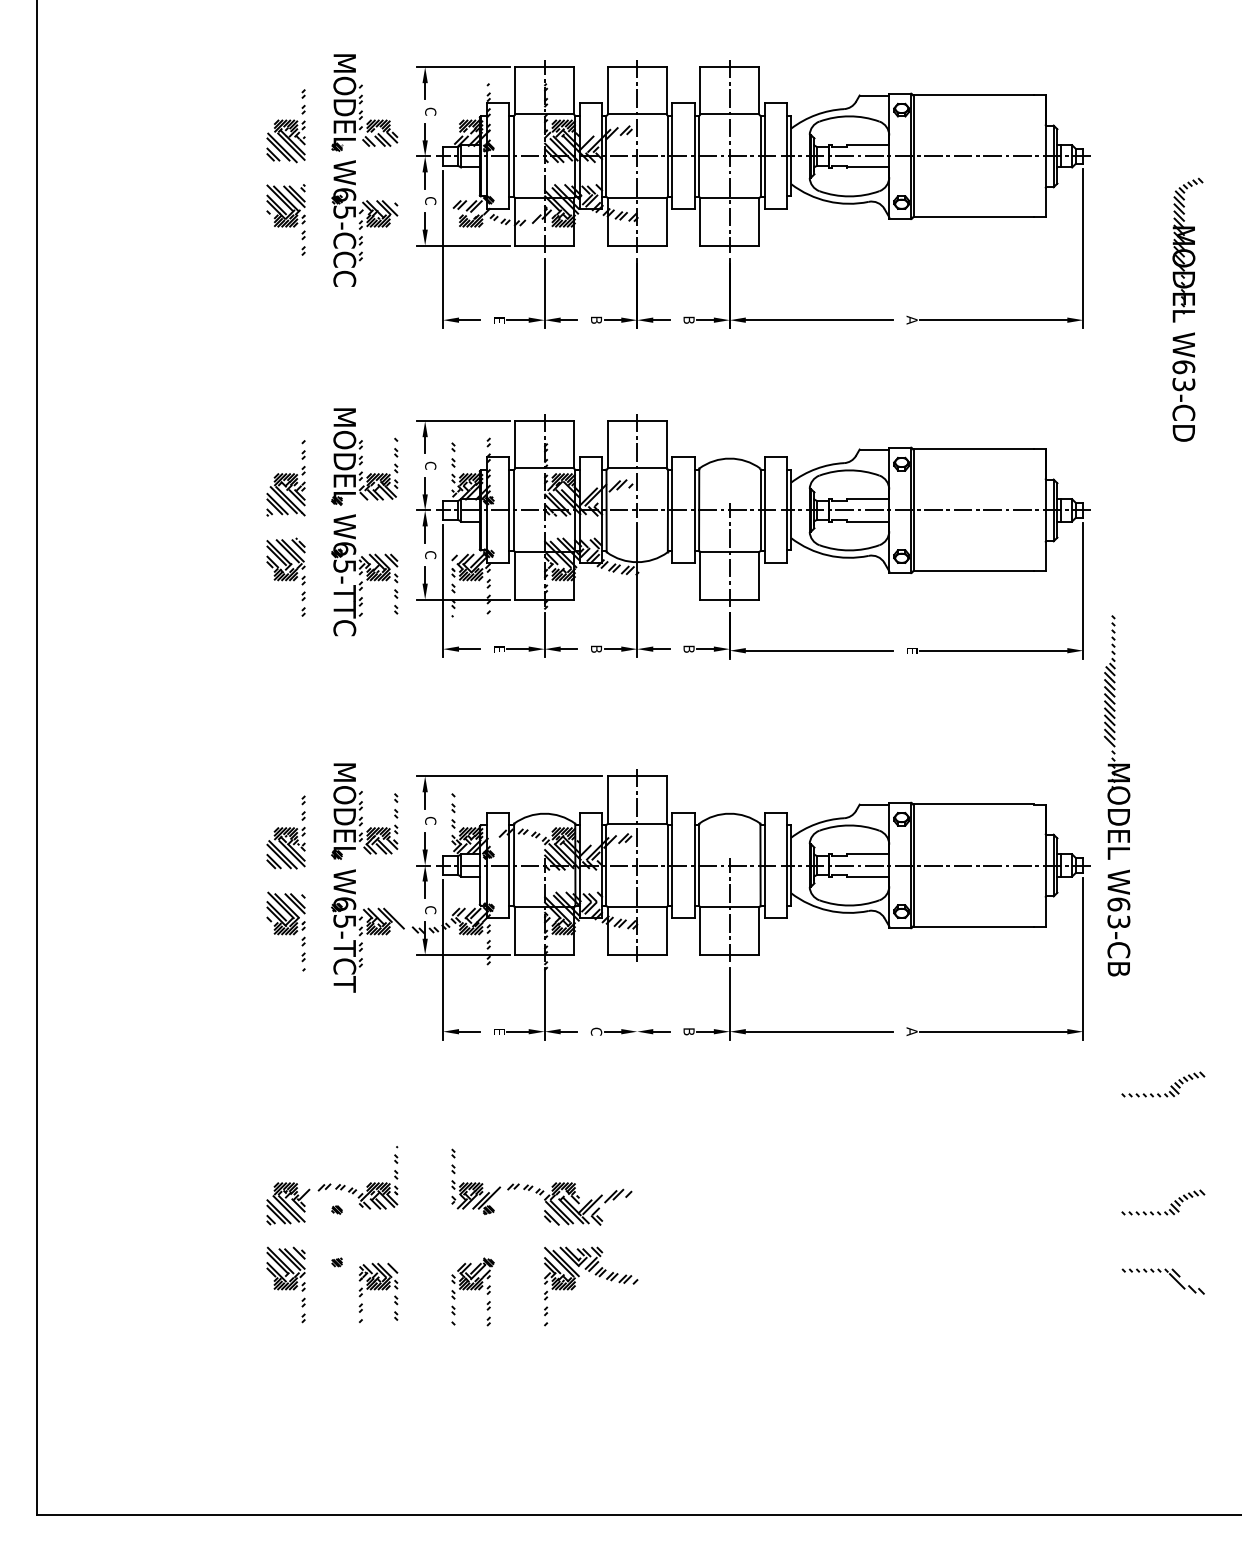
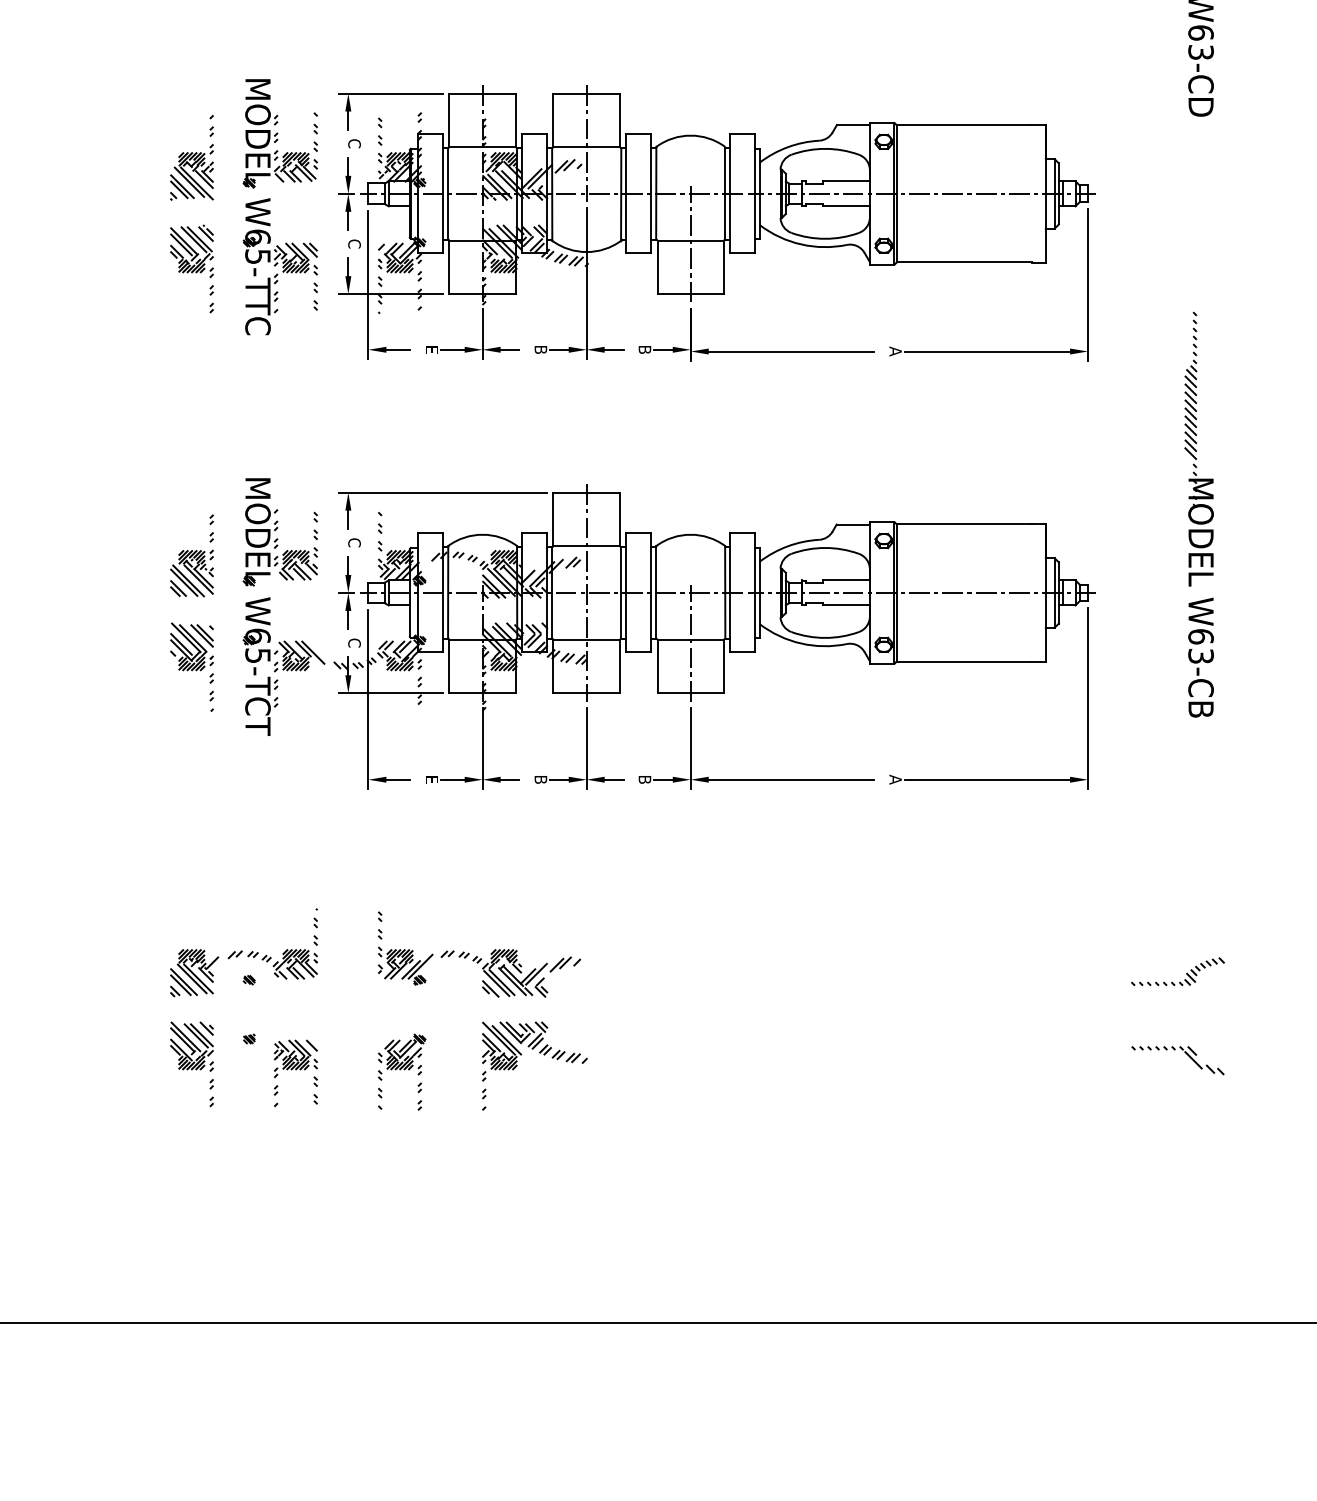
text: (911, 650) -> (894, 351), E -> A
part: (1116, 795) -> (1198, 514), moved
line: (637, 1003) -> (586, 748), added
text: (596, 1031) -> (540, 779), C -> B
part: (1170, 1086) -> (1186, 841), removed

